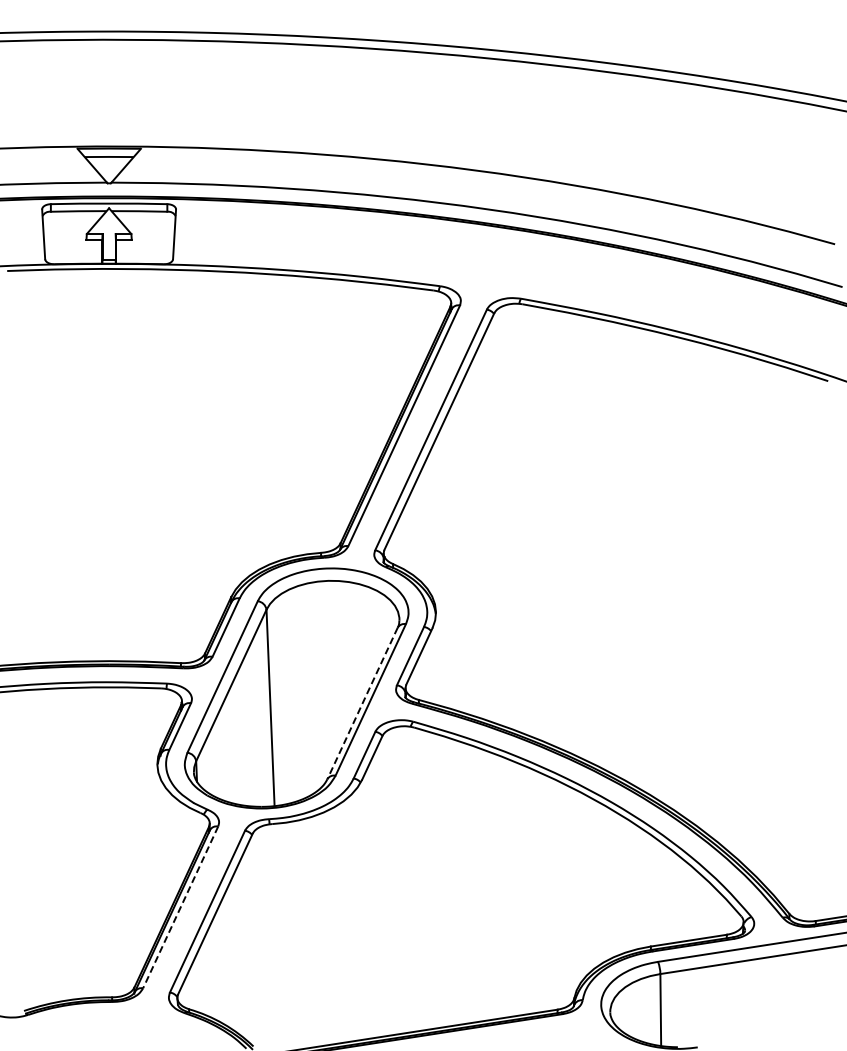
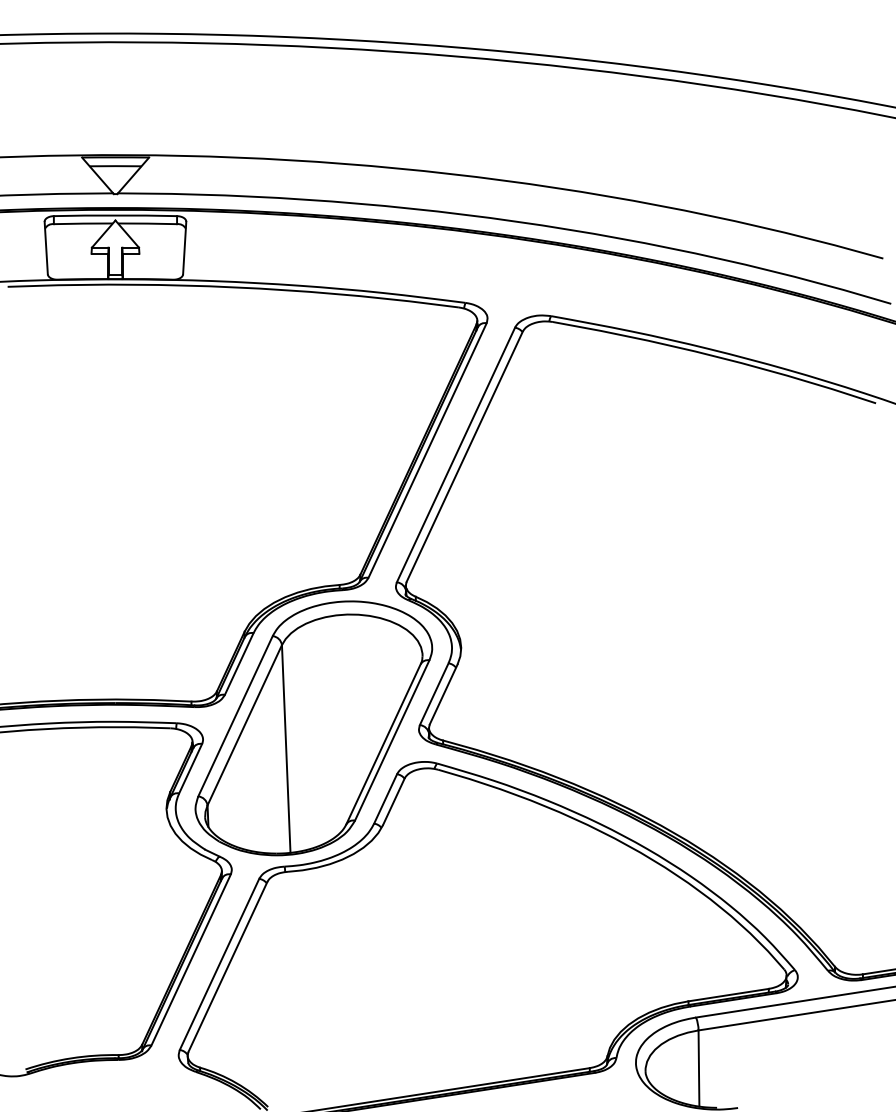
line: (362, 703) -> (383, 744), dashed -> solid
line: (180, 907) -> (190, 960), dashed -> solid

